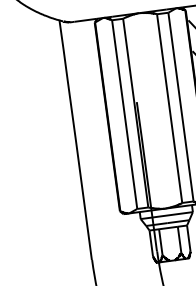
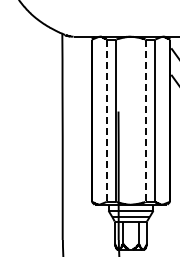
line: (169, 109) -> (145, 121), solid -> dashed
line: (124, 115) -> (106, 121), solid -> dashed

